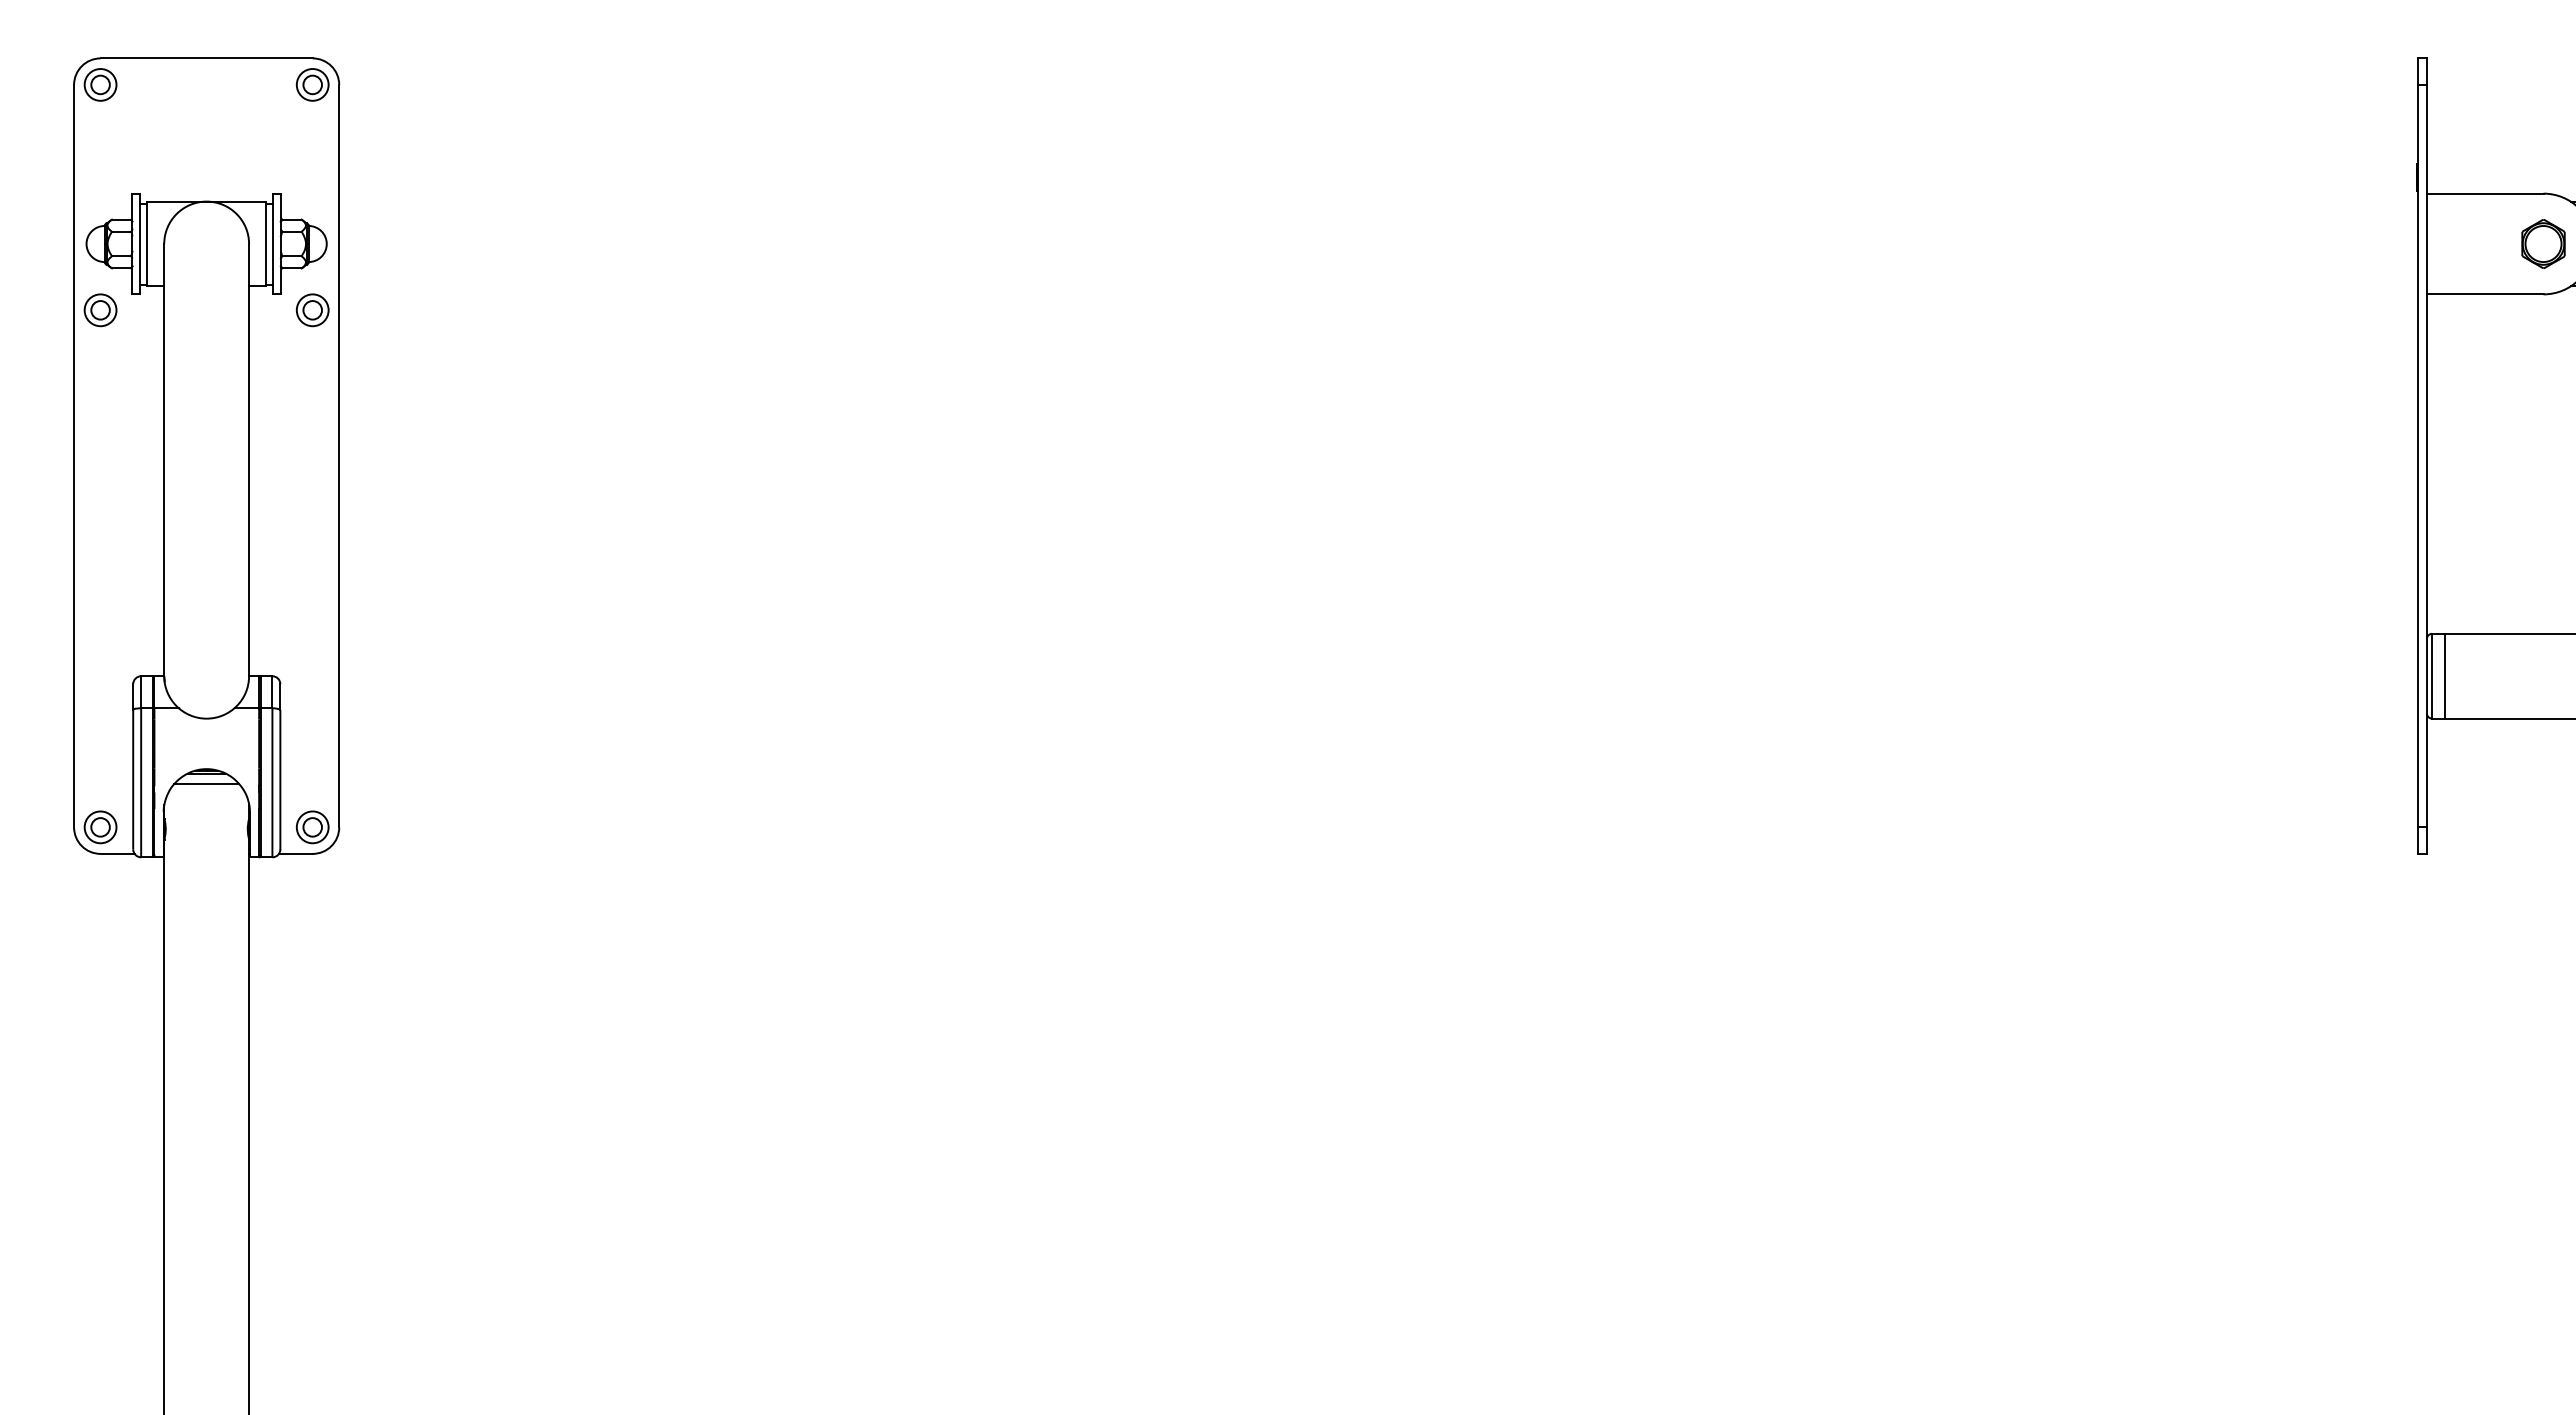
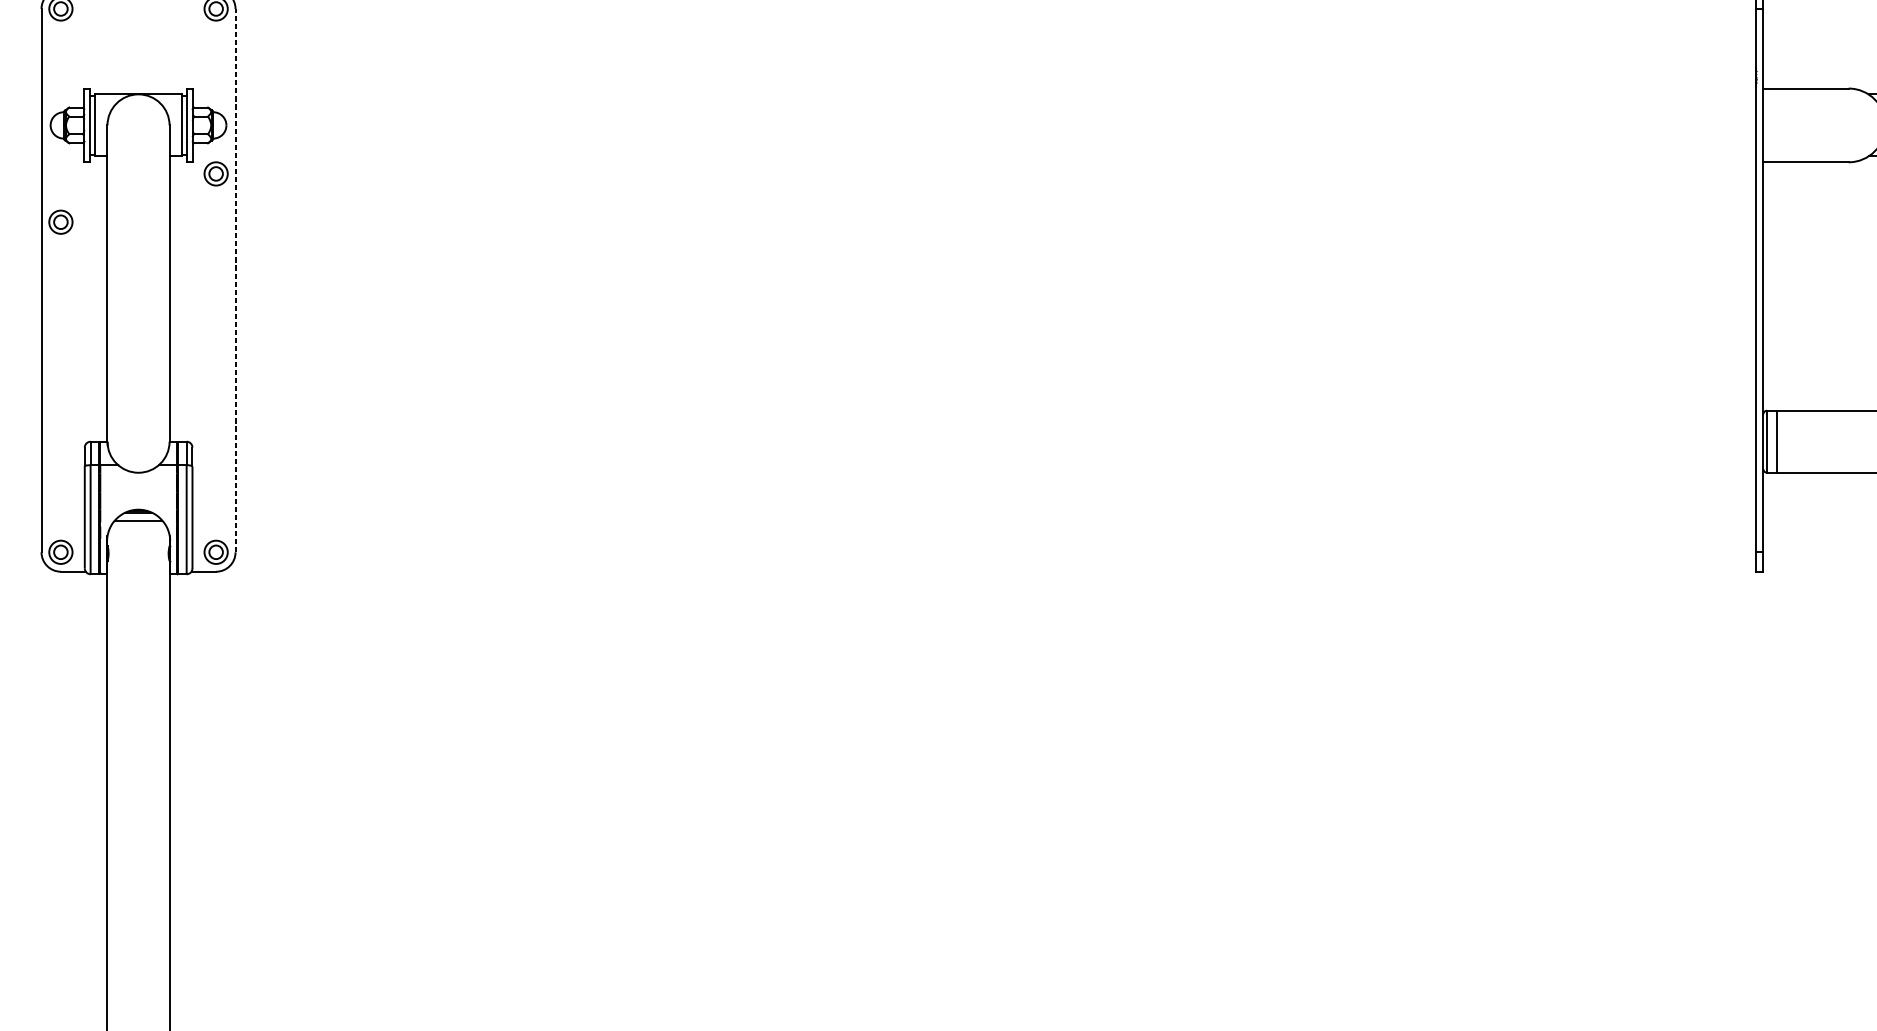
part: (2543, 243) -> (1848, 125), removed
part: (100, 310) -> (60, 222), moved
line: (339, 455) -> (235, 280), solid -> dashed

